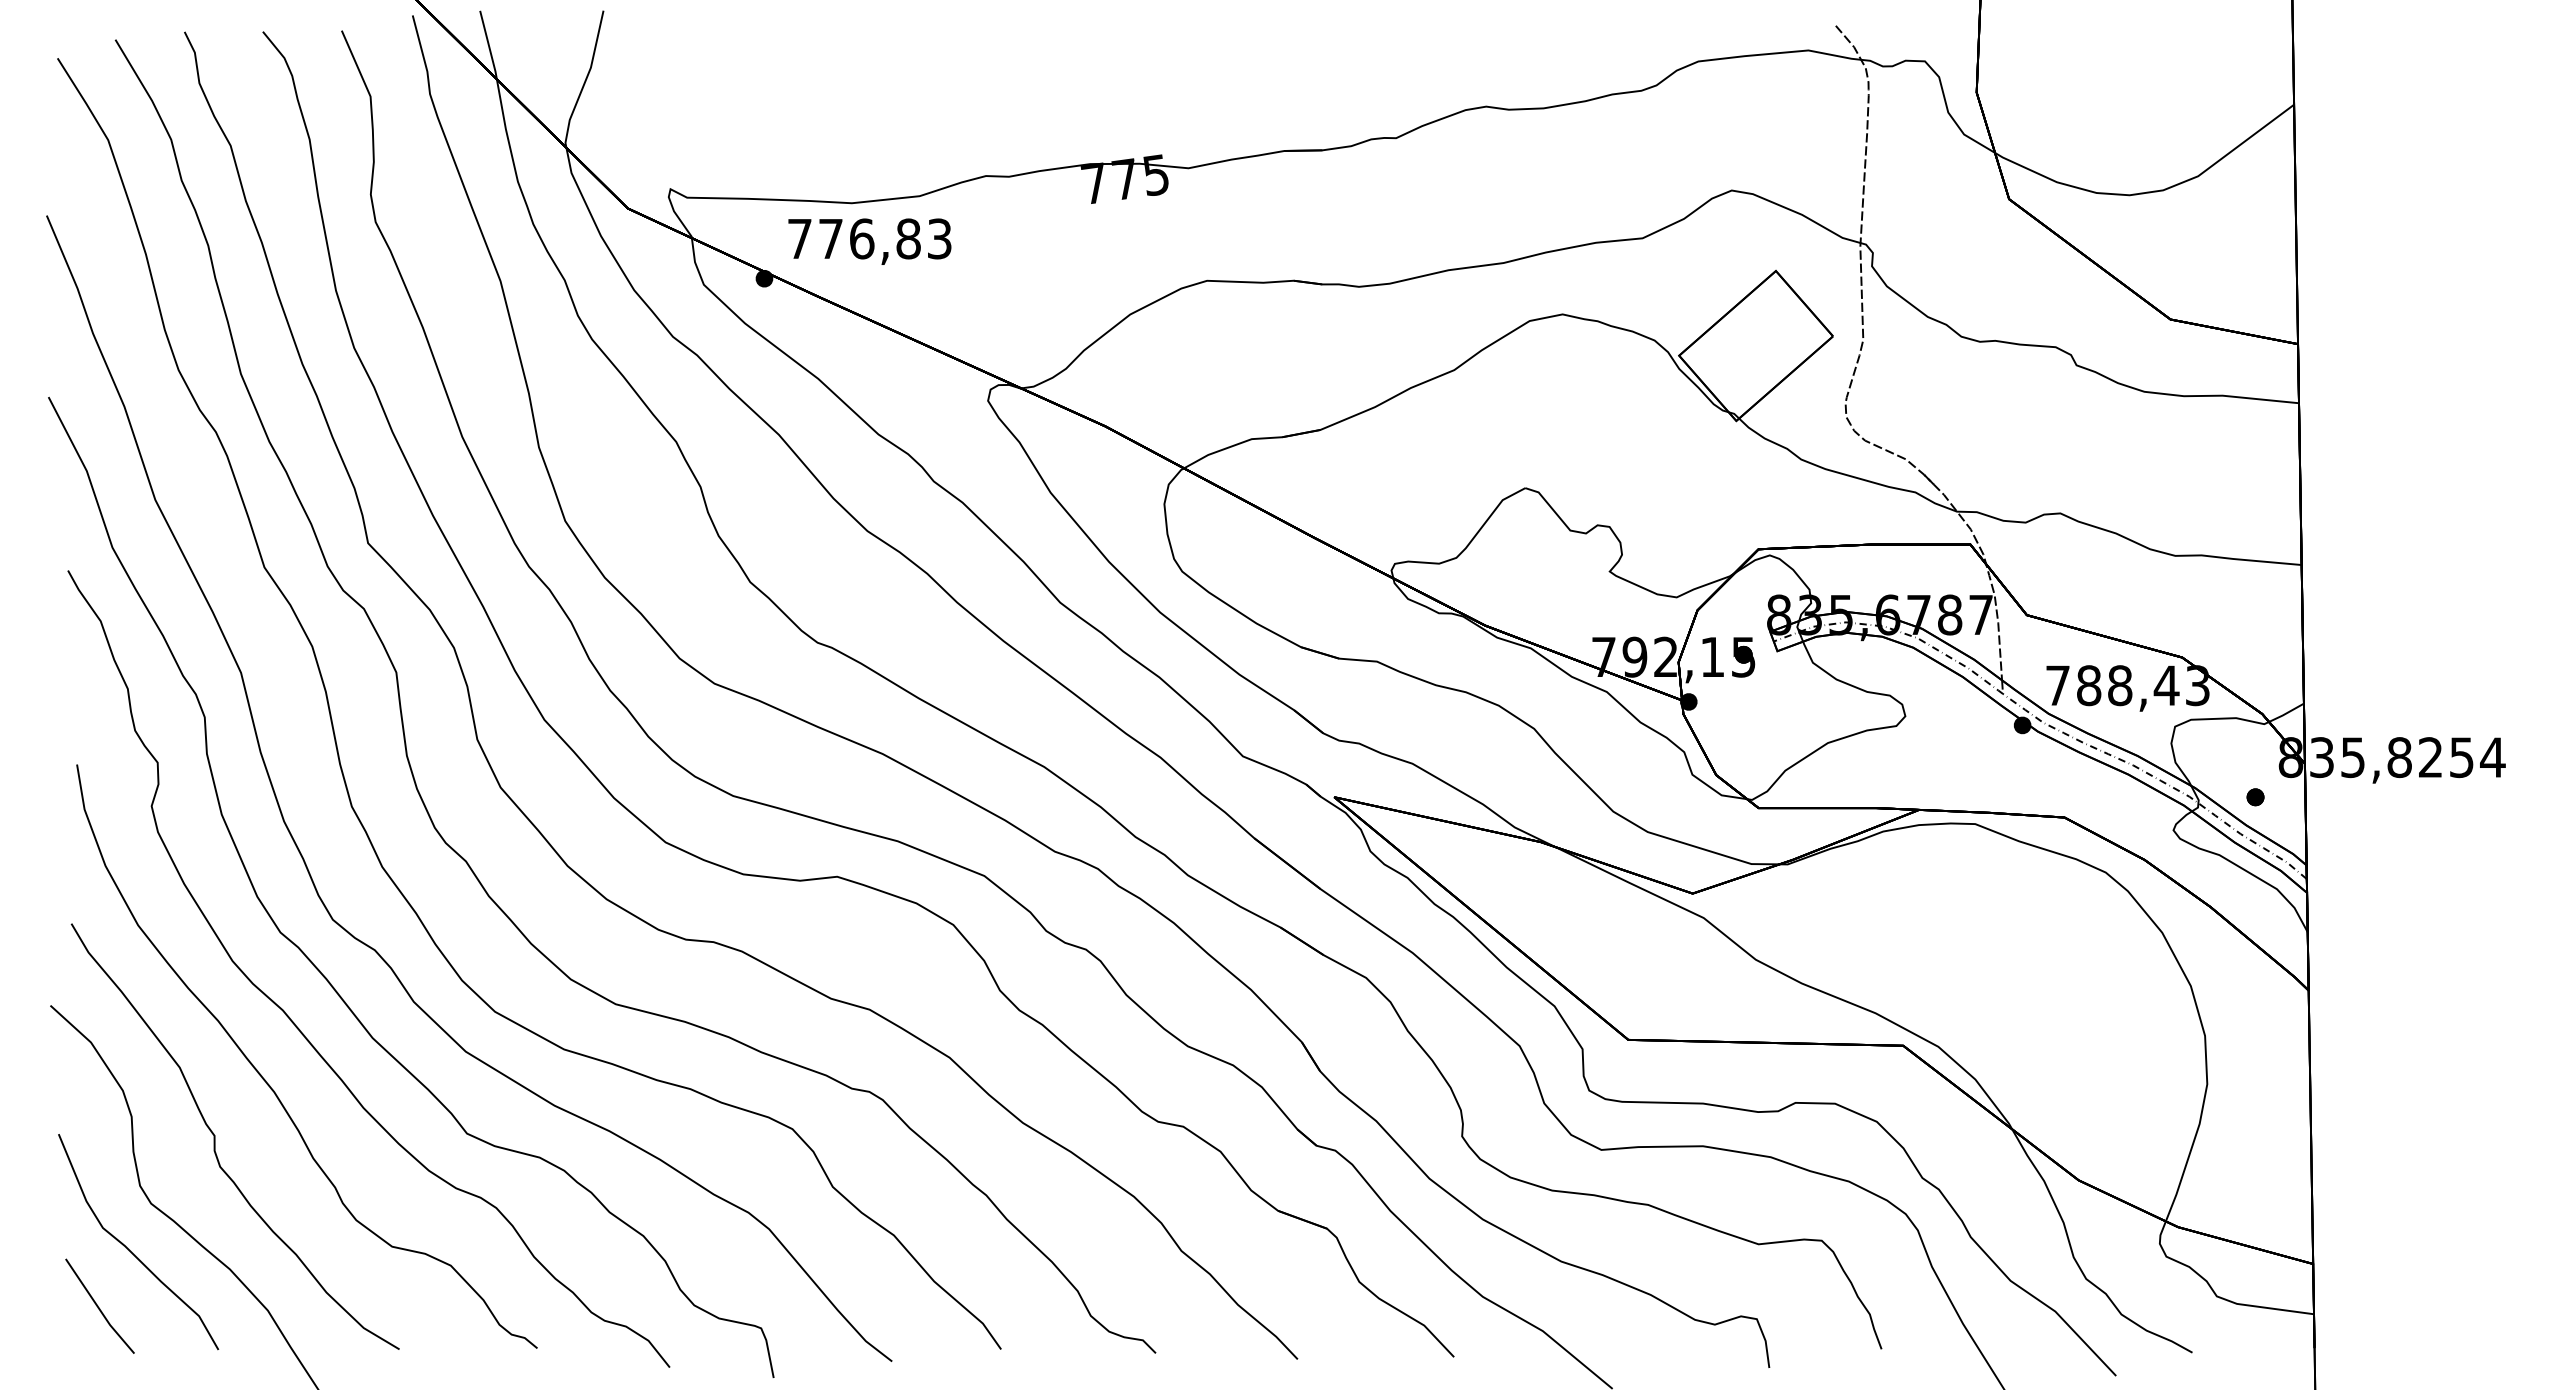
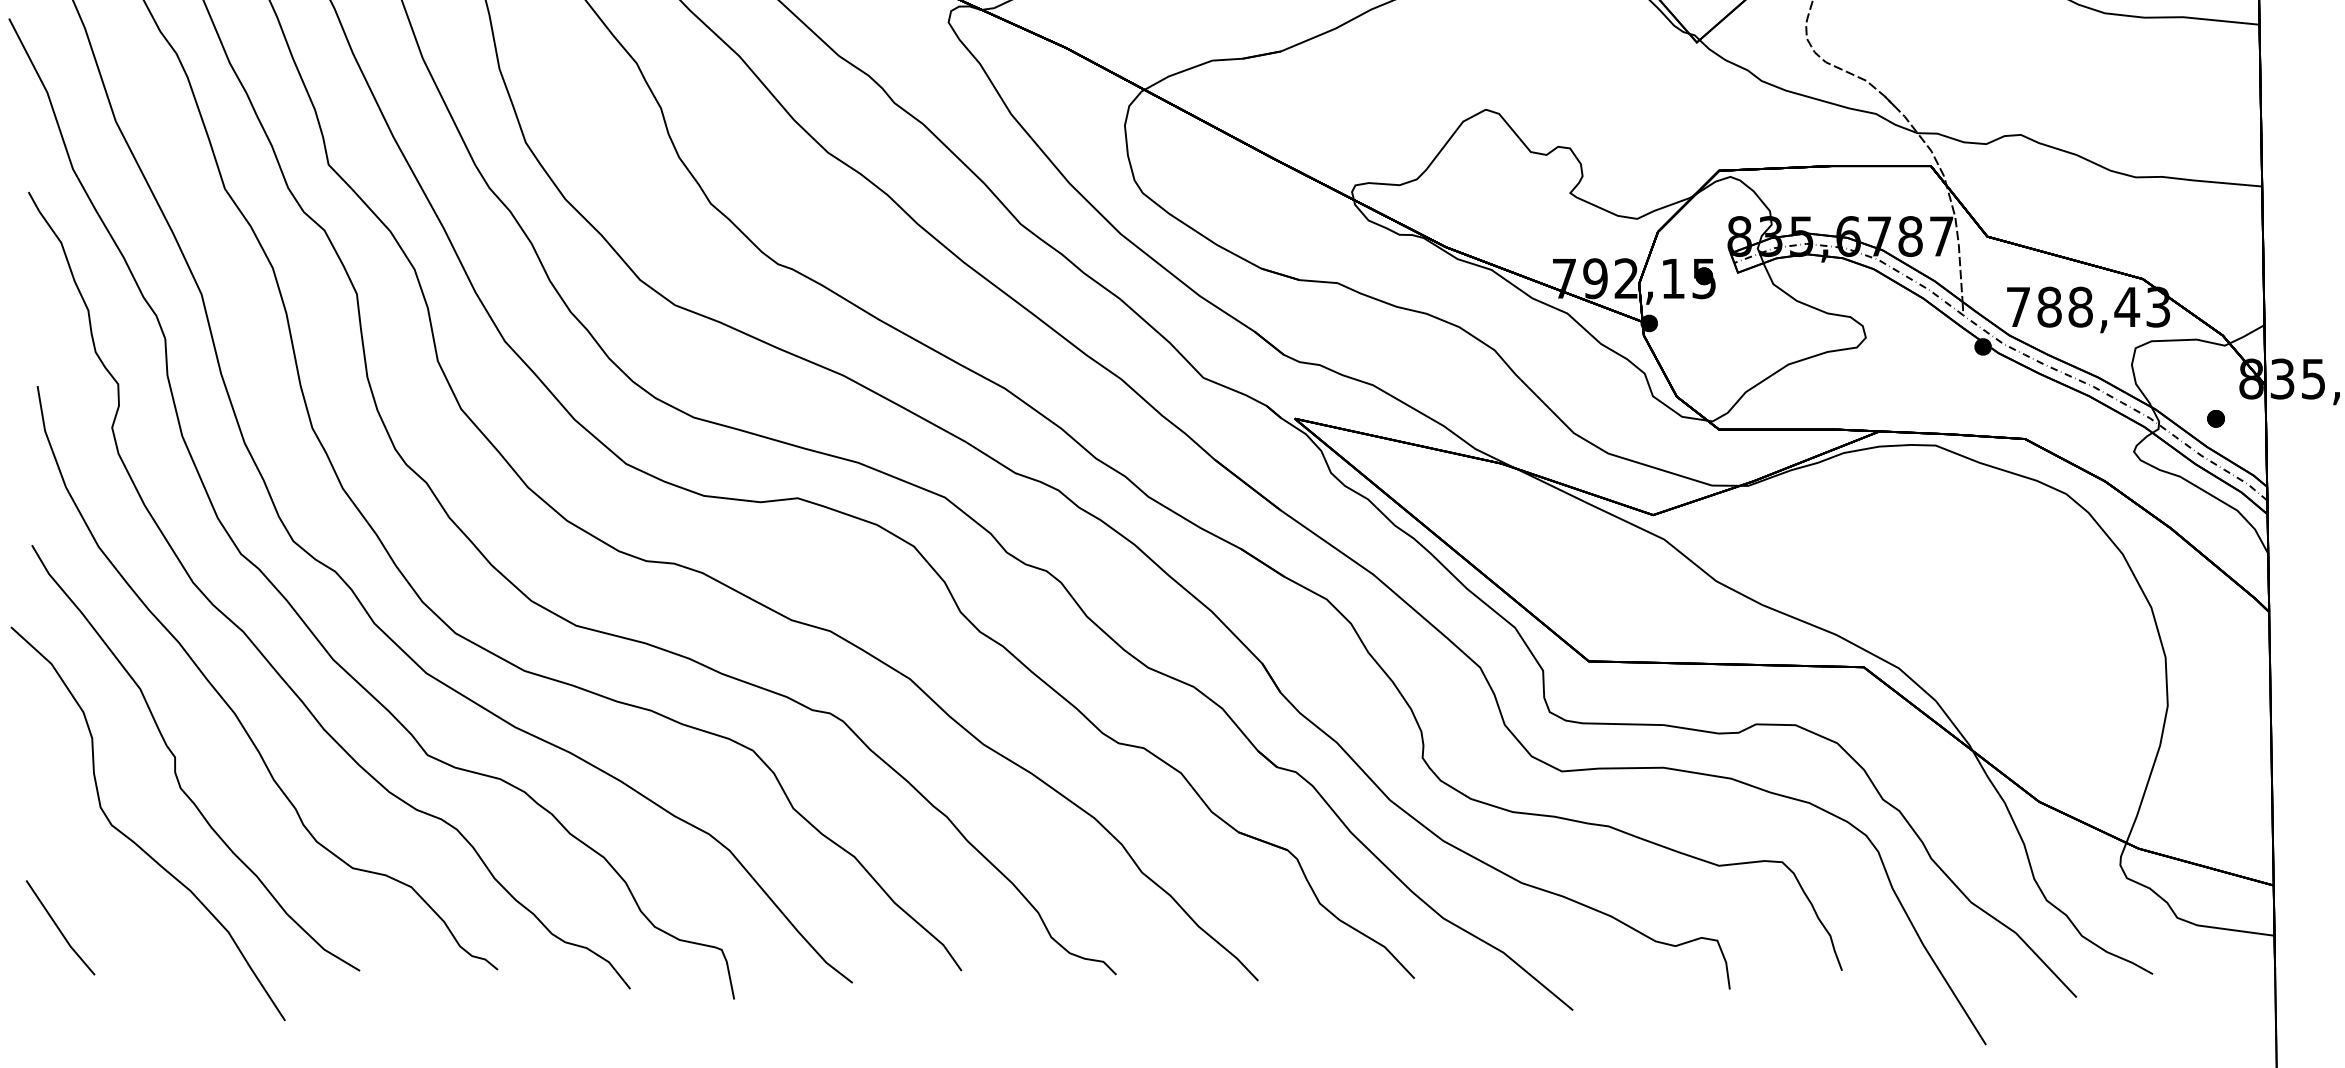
curve: (130, 1250) -> (91, 872), removed

